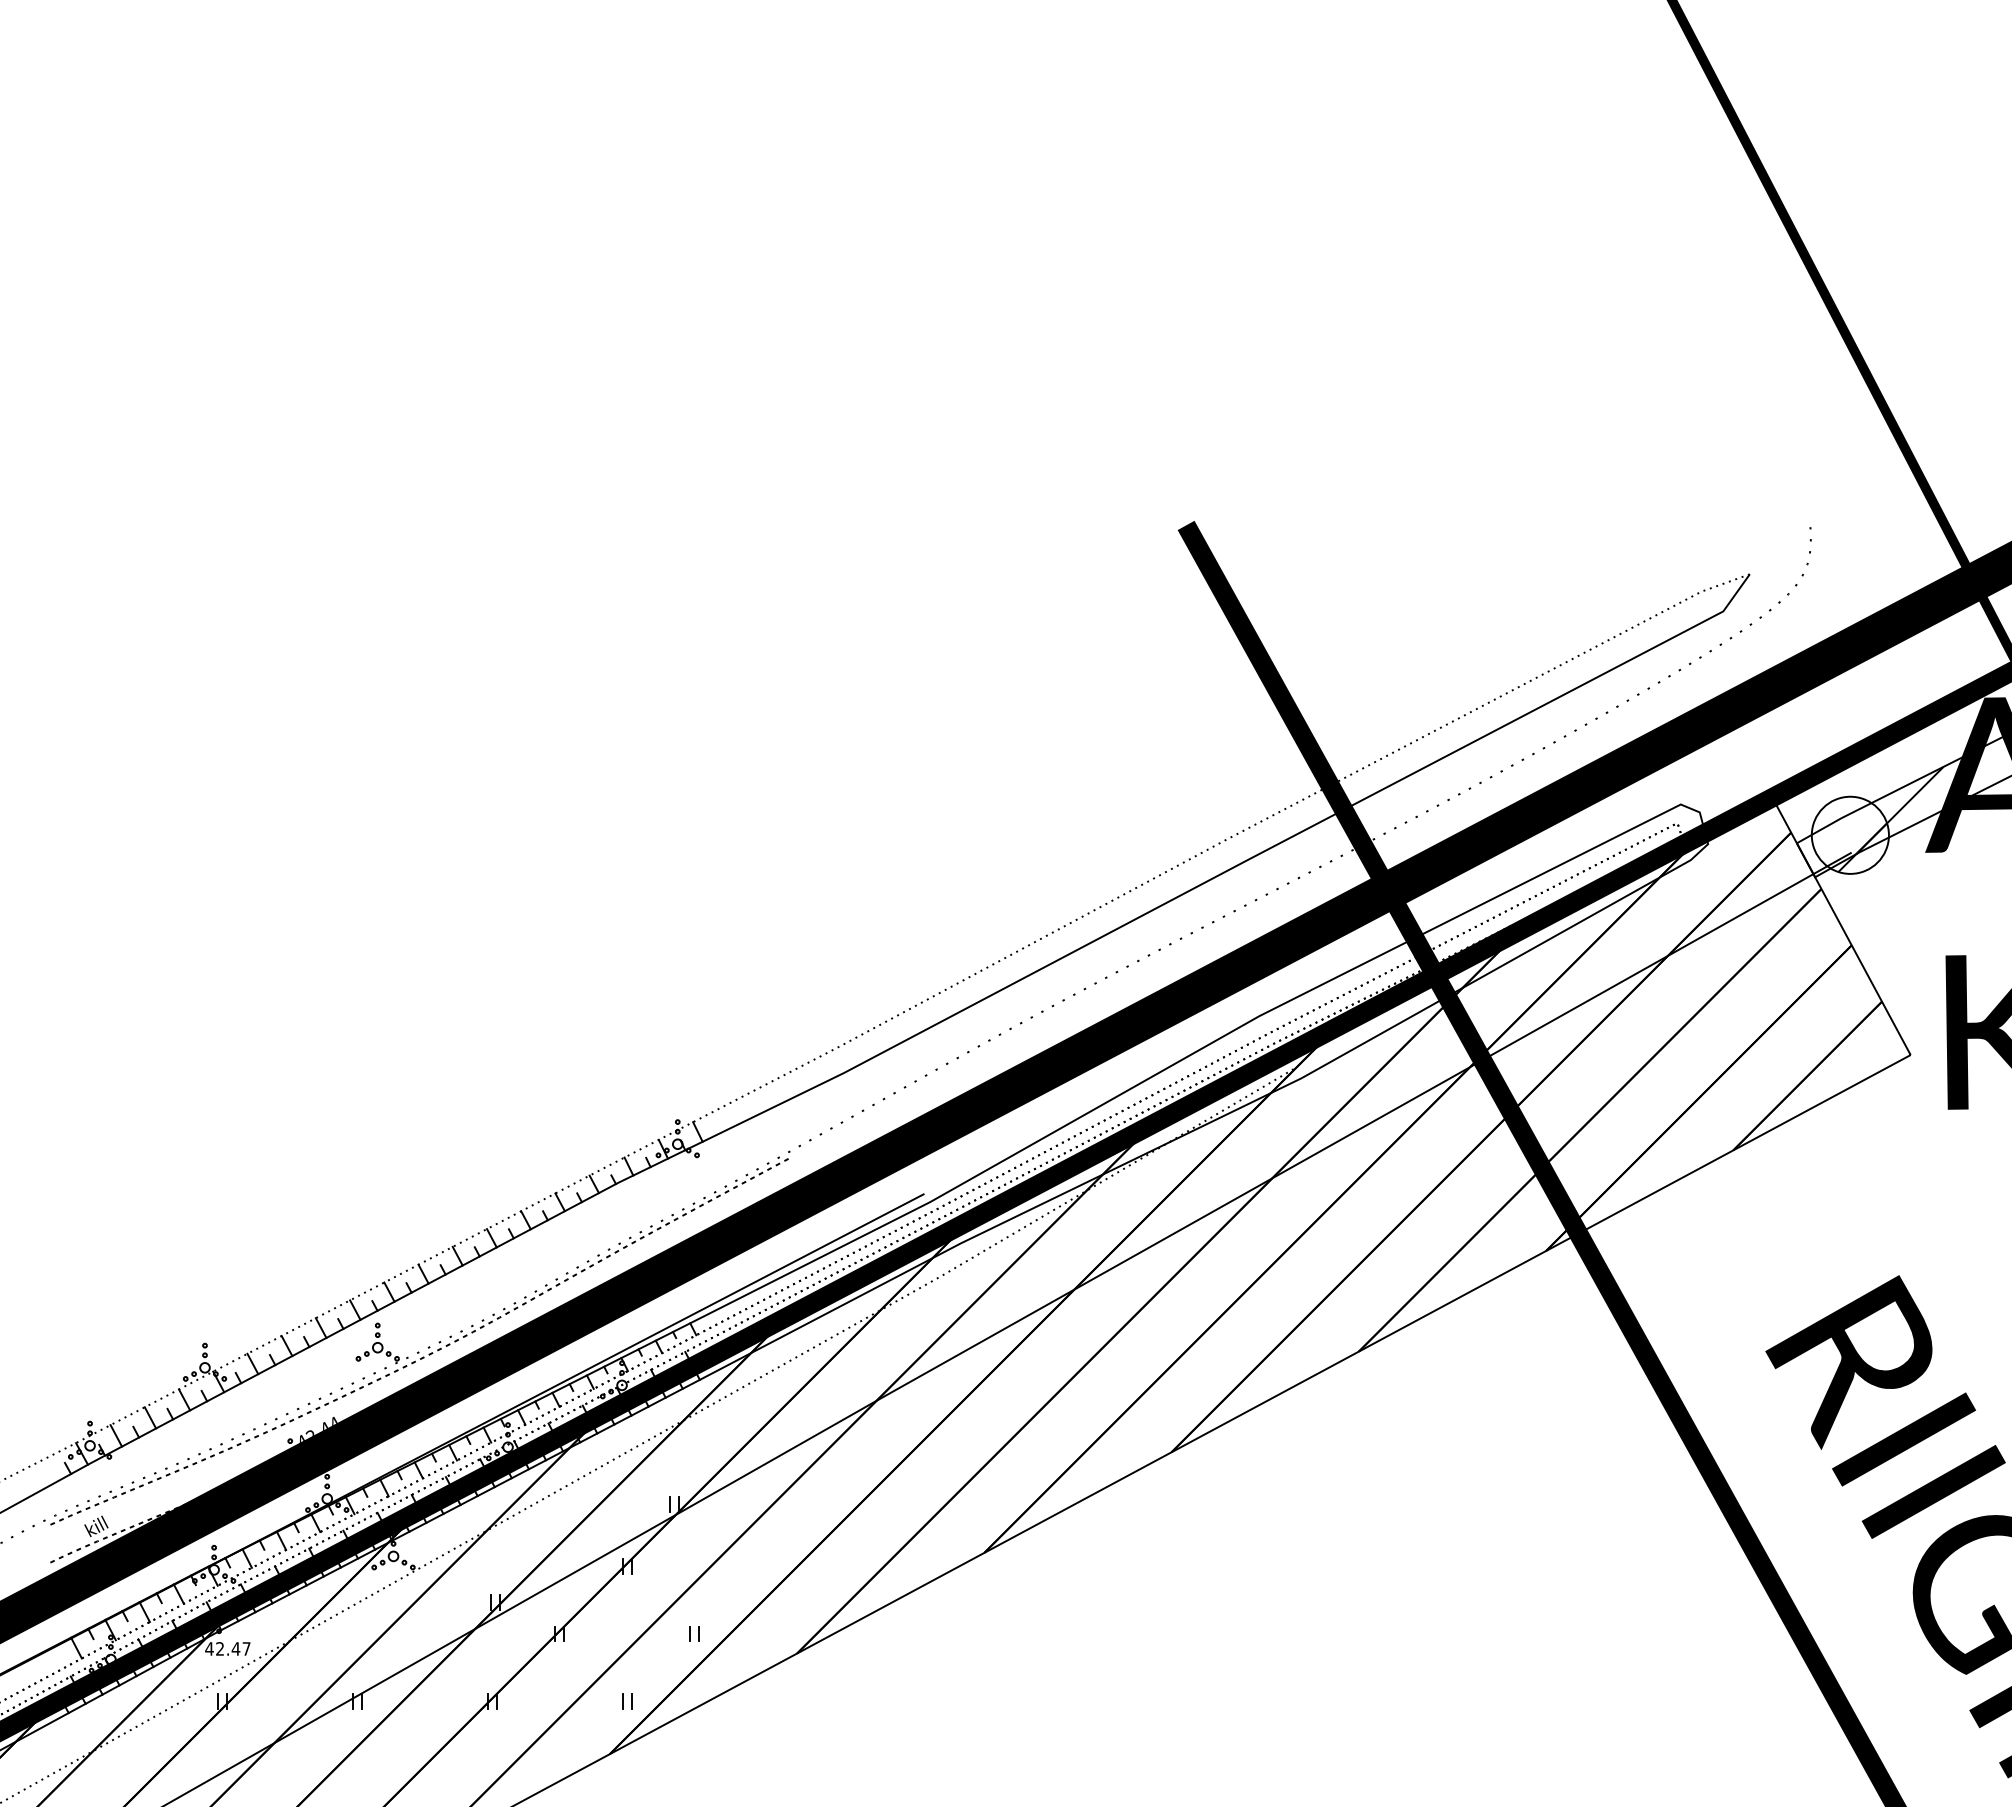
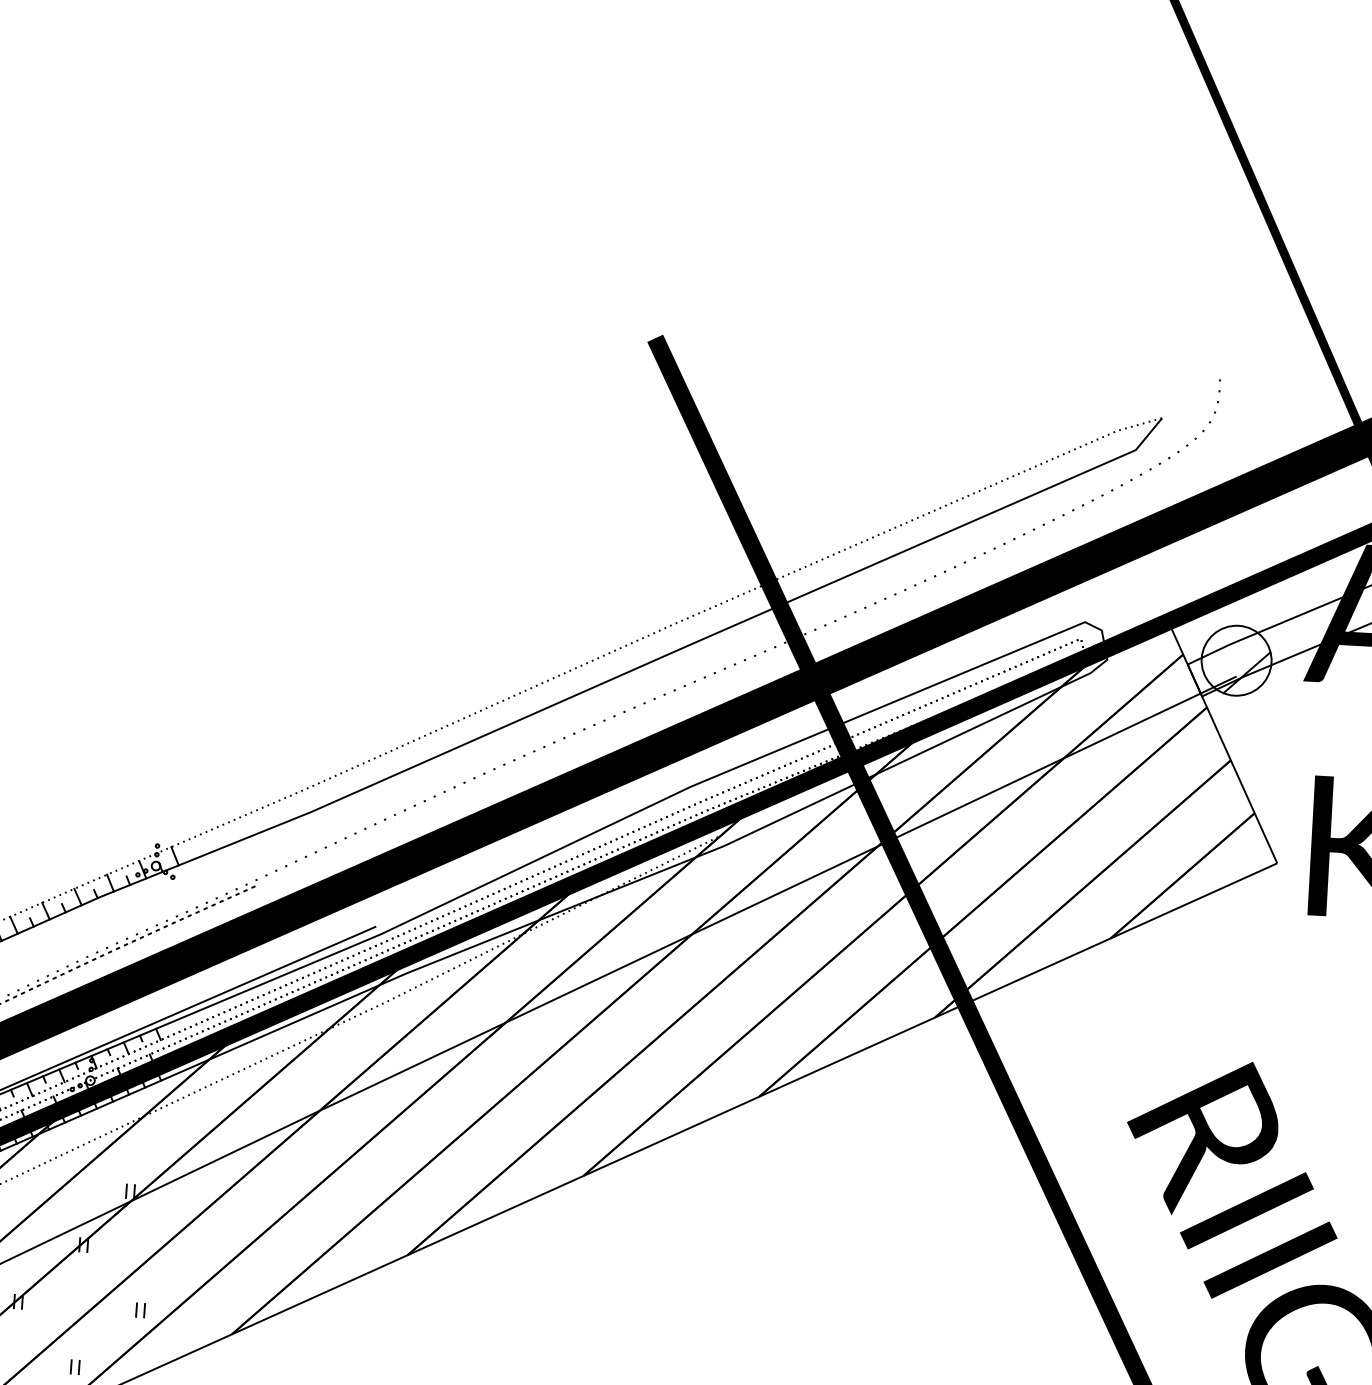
hatch: (1899, 810) -> (1282, 641), removed

